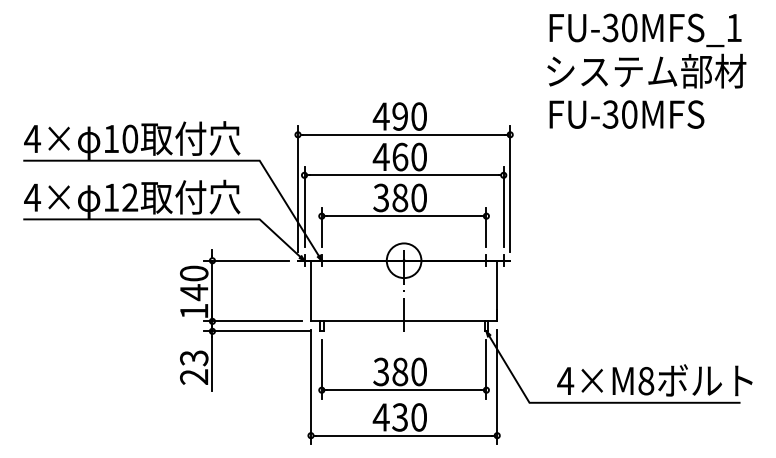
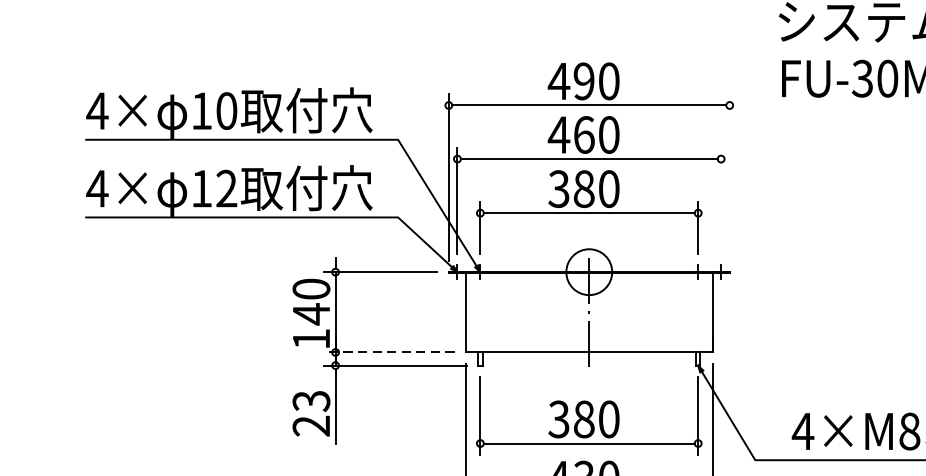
line: (510, 189) -> (730, 177), removed
line: (503, 206) -> (720, 200), removed
line: (252, 321) -> (388, 352), solid -> dashed

